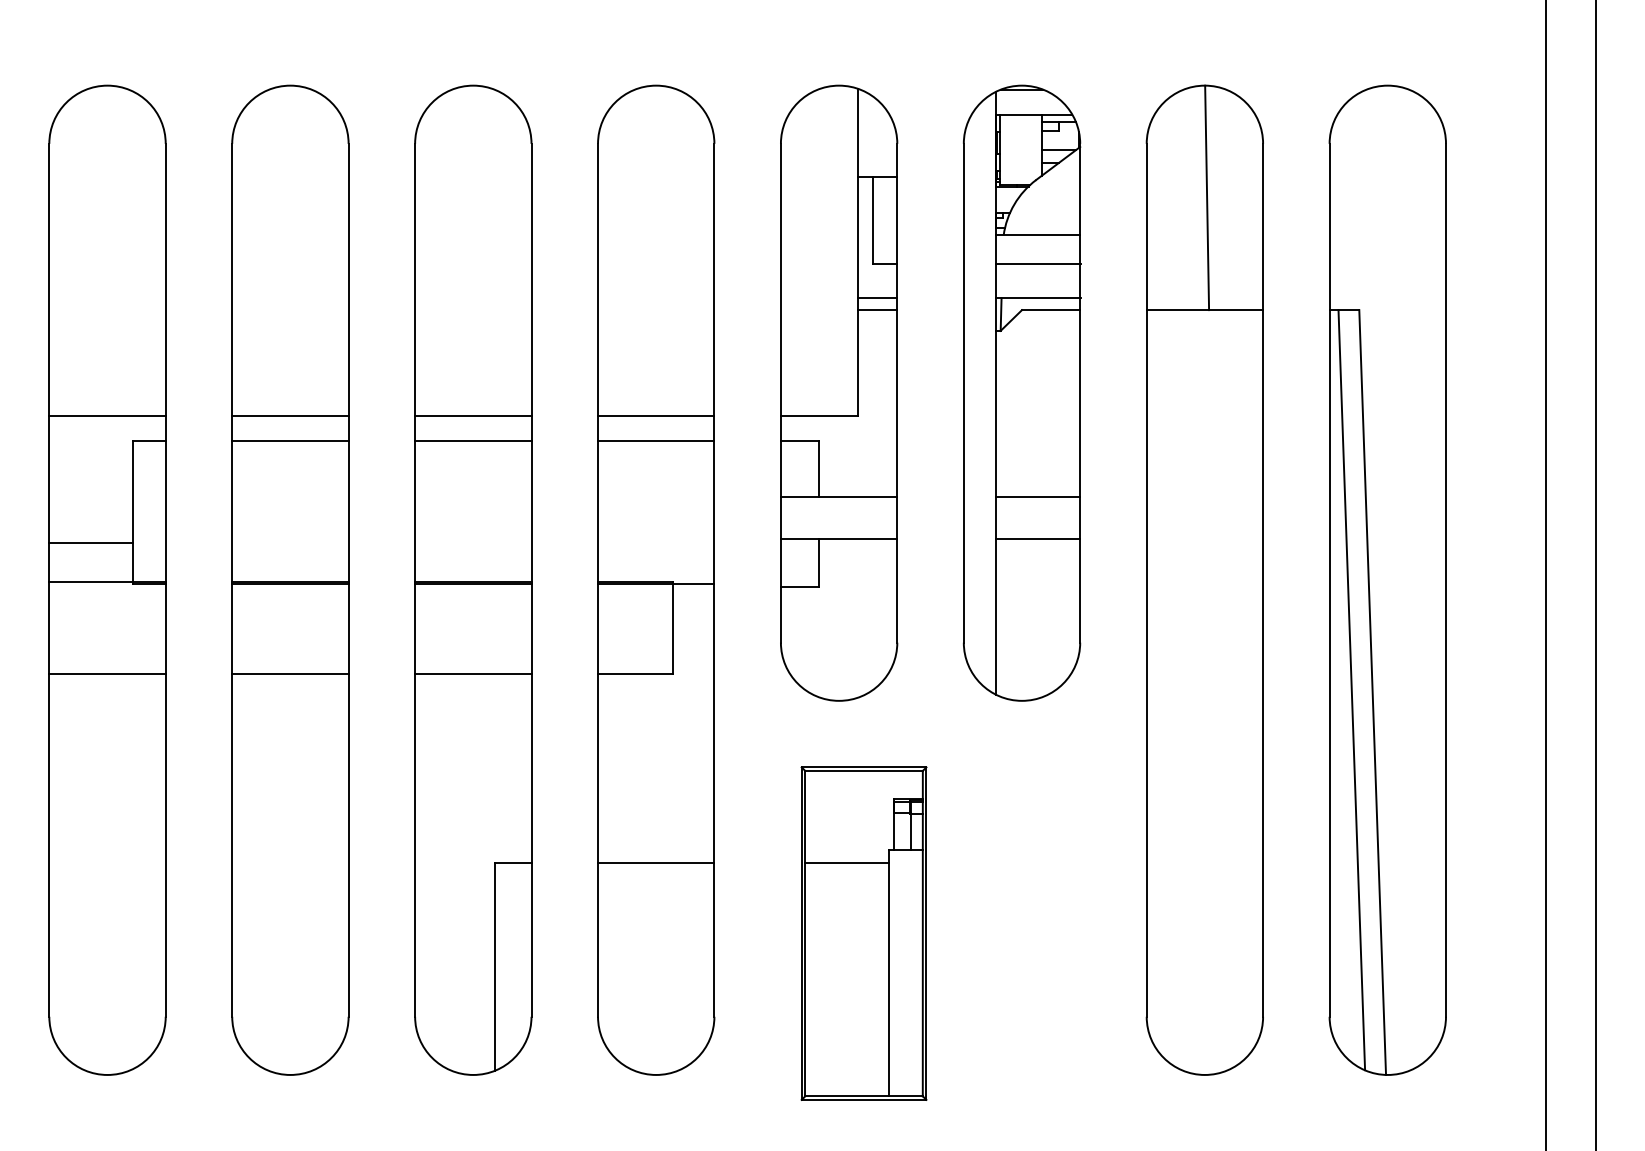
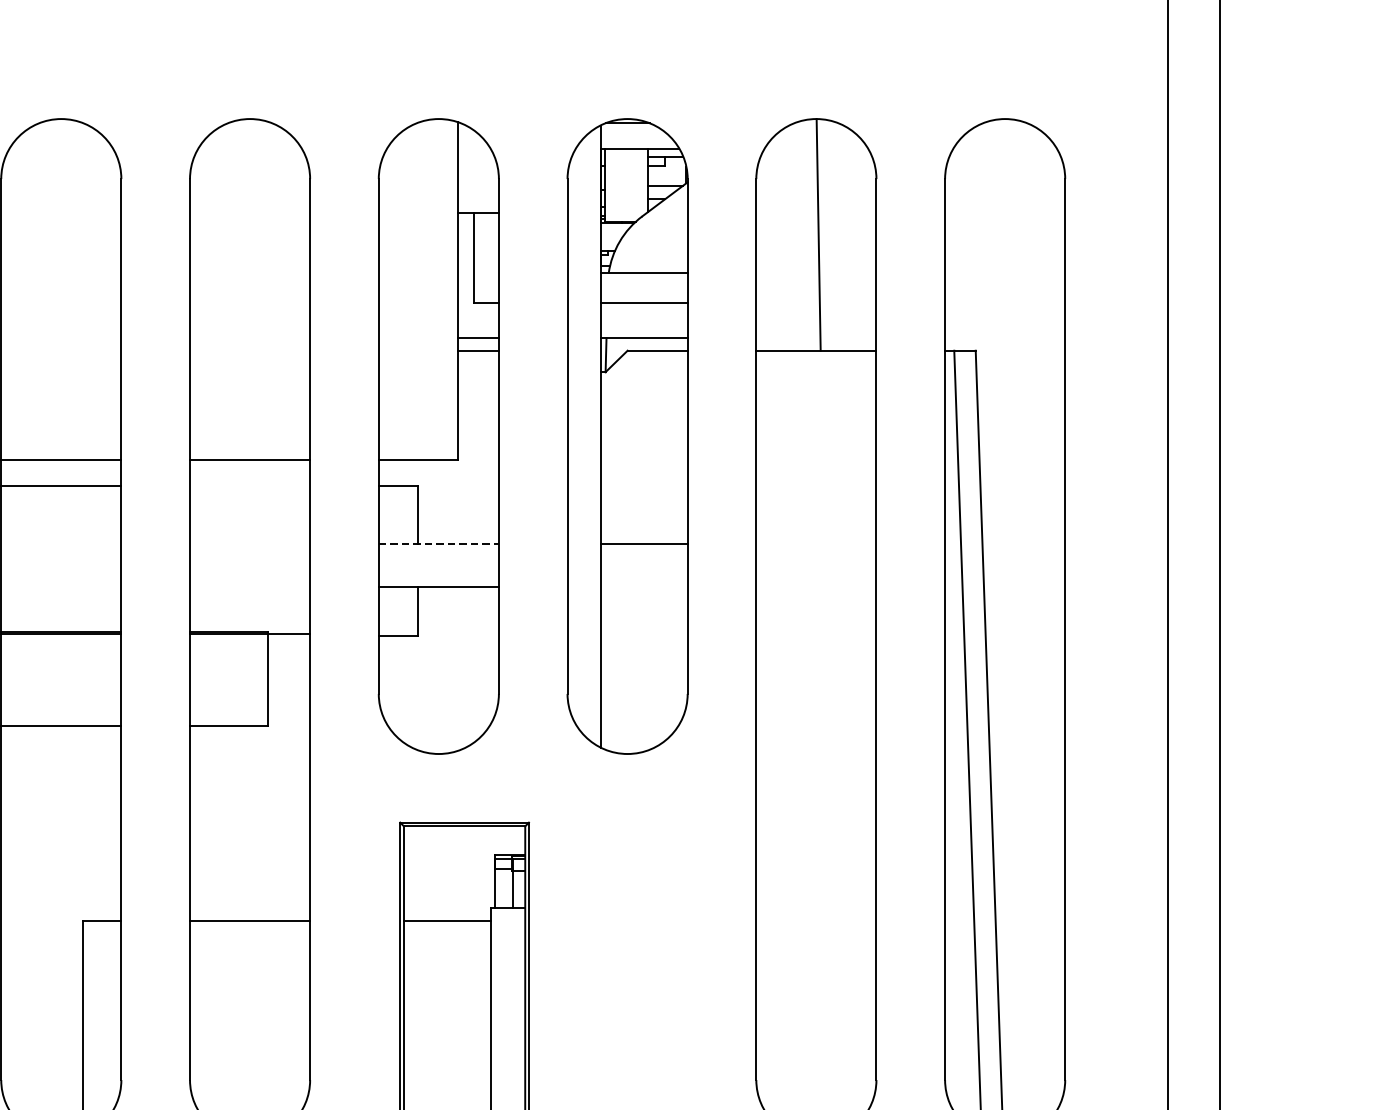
line: (656, 441) -> (250, 486), removed
line: (839, 497) -> (439, 544), solid -> dashed
line: (1037, 538) -> (643, 586), removed

